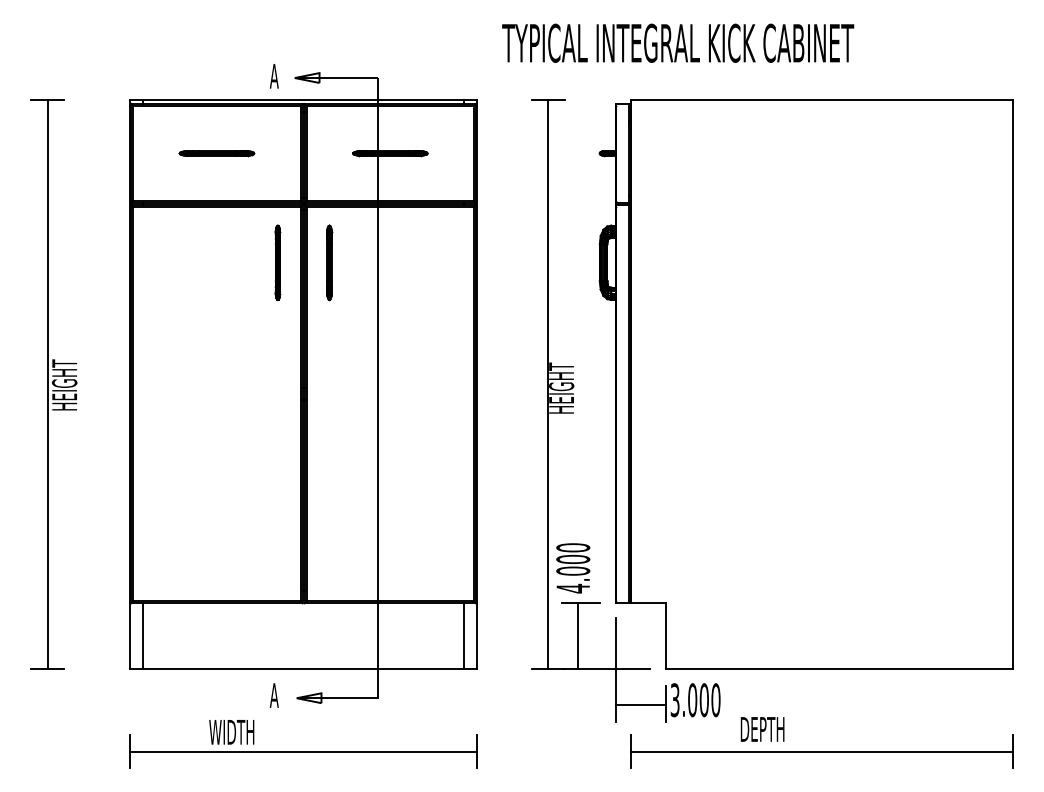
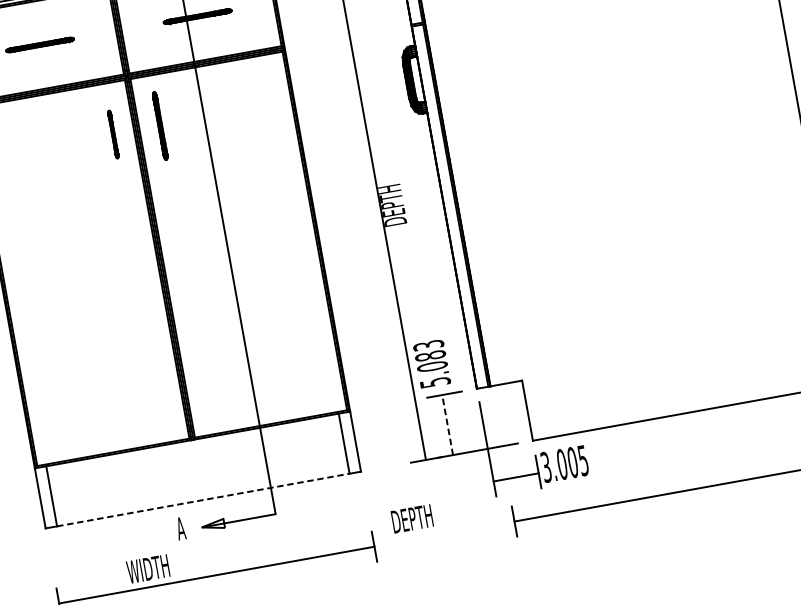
part: (277, 262) -> (112, 134), size x0.7
text: (561, 387) -> (391, 201), HEIGHT -> DEPTH
text: (573, 568) -> (432, 364), 4.000 -> 5.083
line: (578, 635) -> (447, 424), solid -> dashed
line: (303, 669) -> (203, 500), solid -> dashed
text: (715, 700) -> (583, 460), 3.000 -> 3.005
text: (762, 729) -> (412, 518), moved

